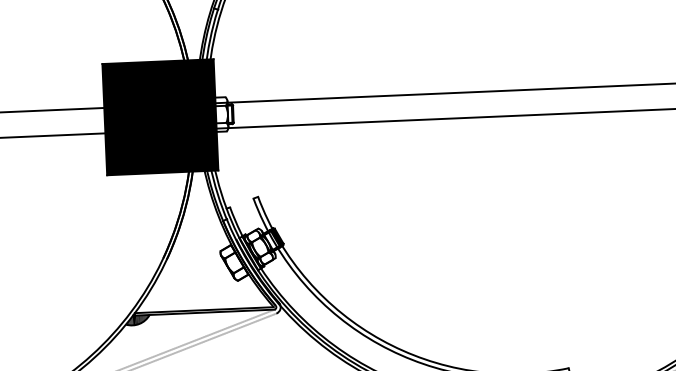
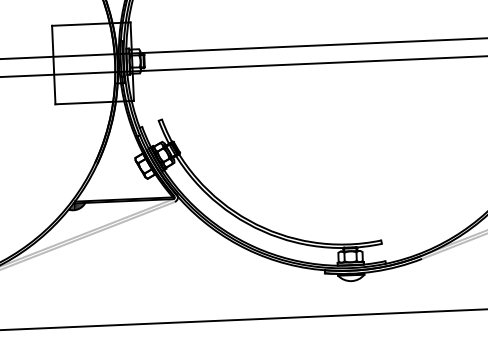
fill: (159, 117) -> (92, 63), removed

